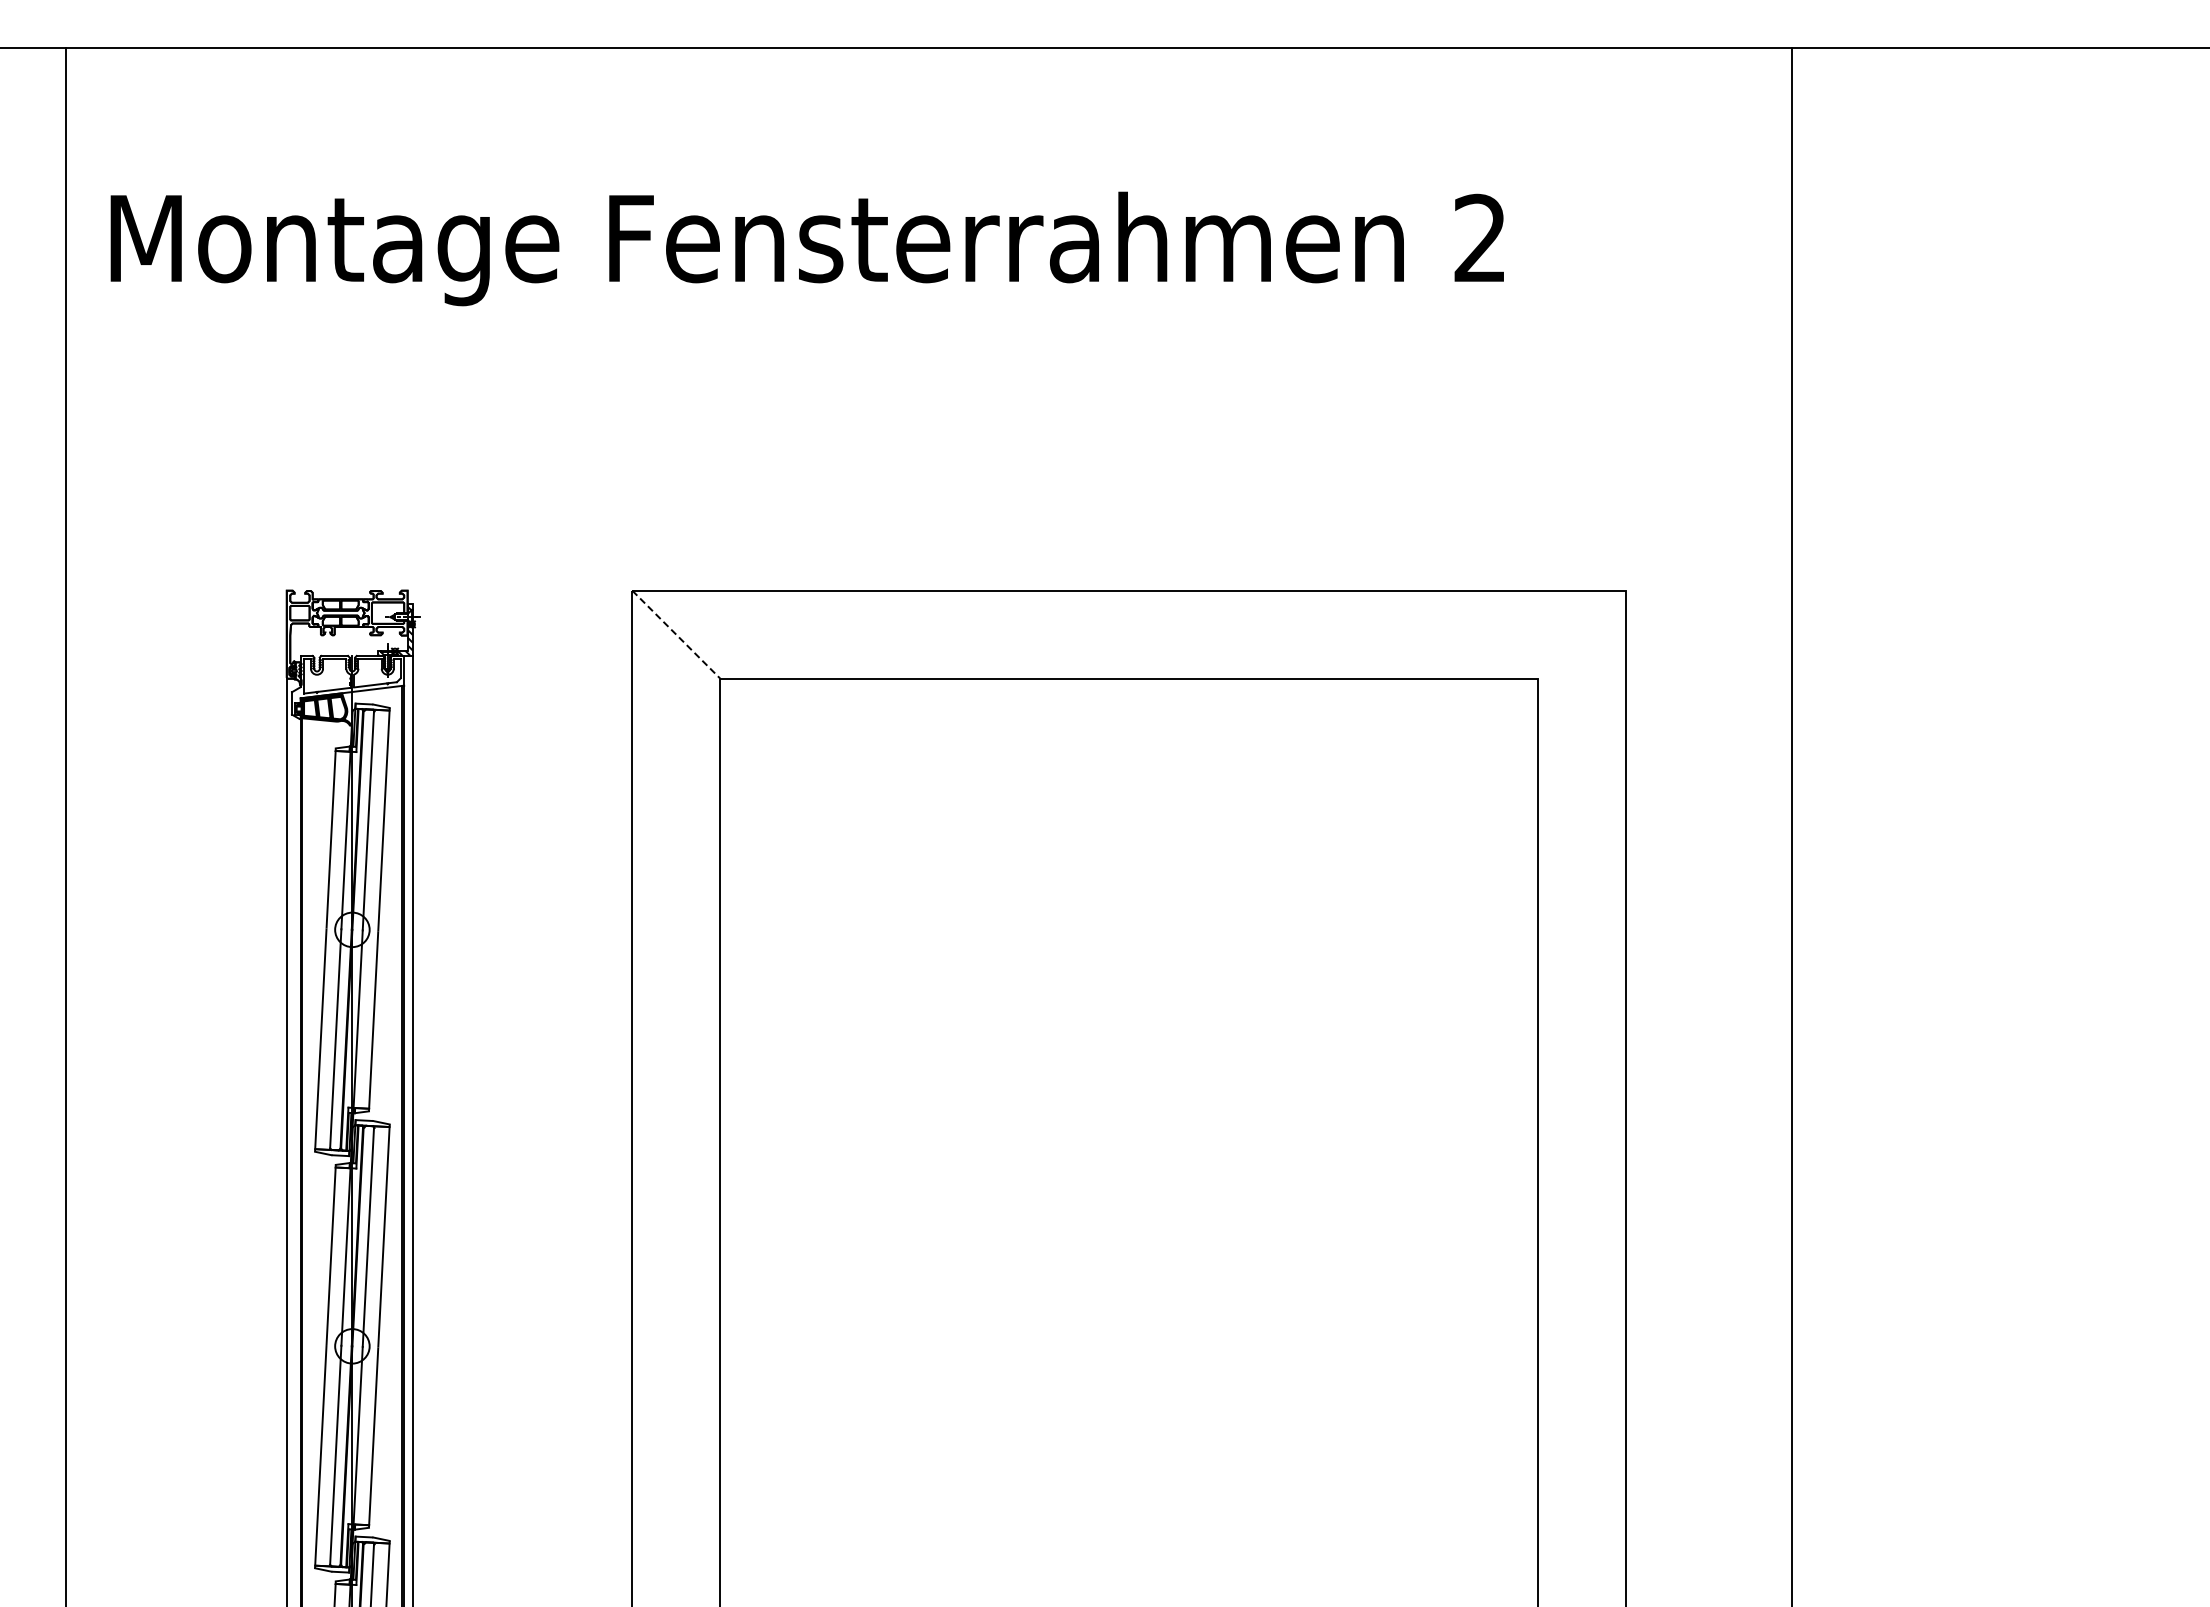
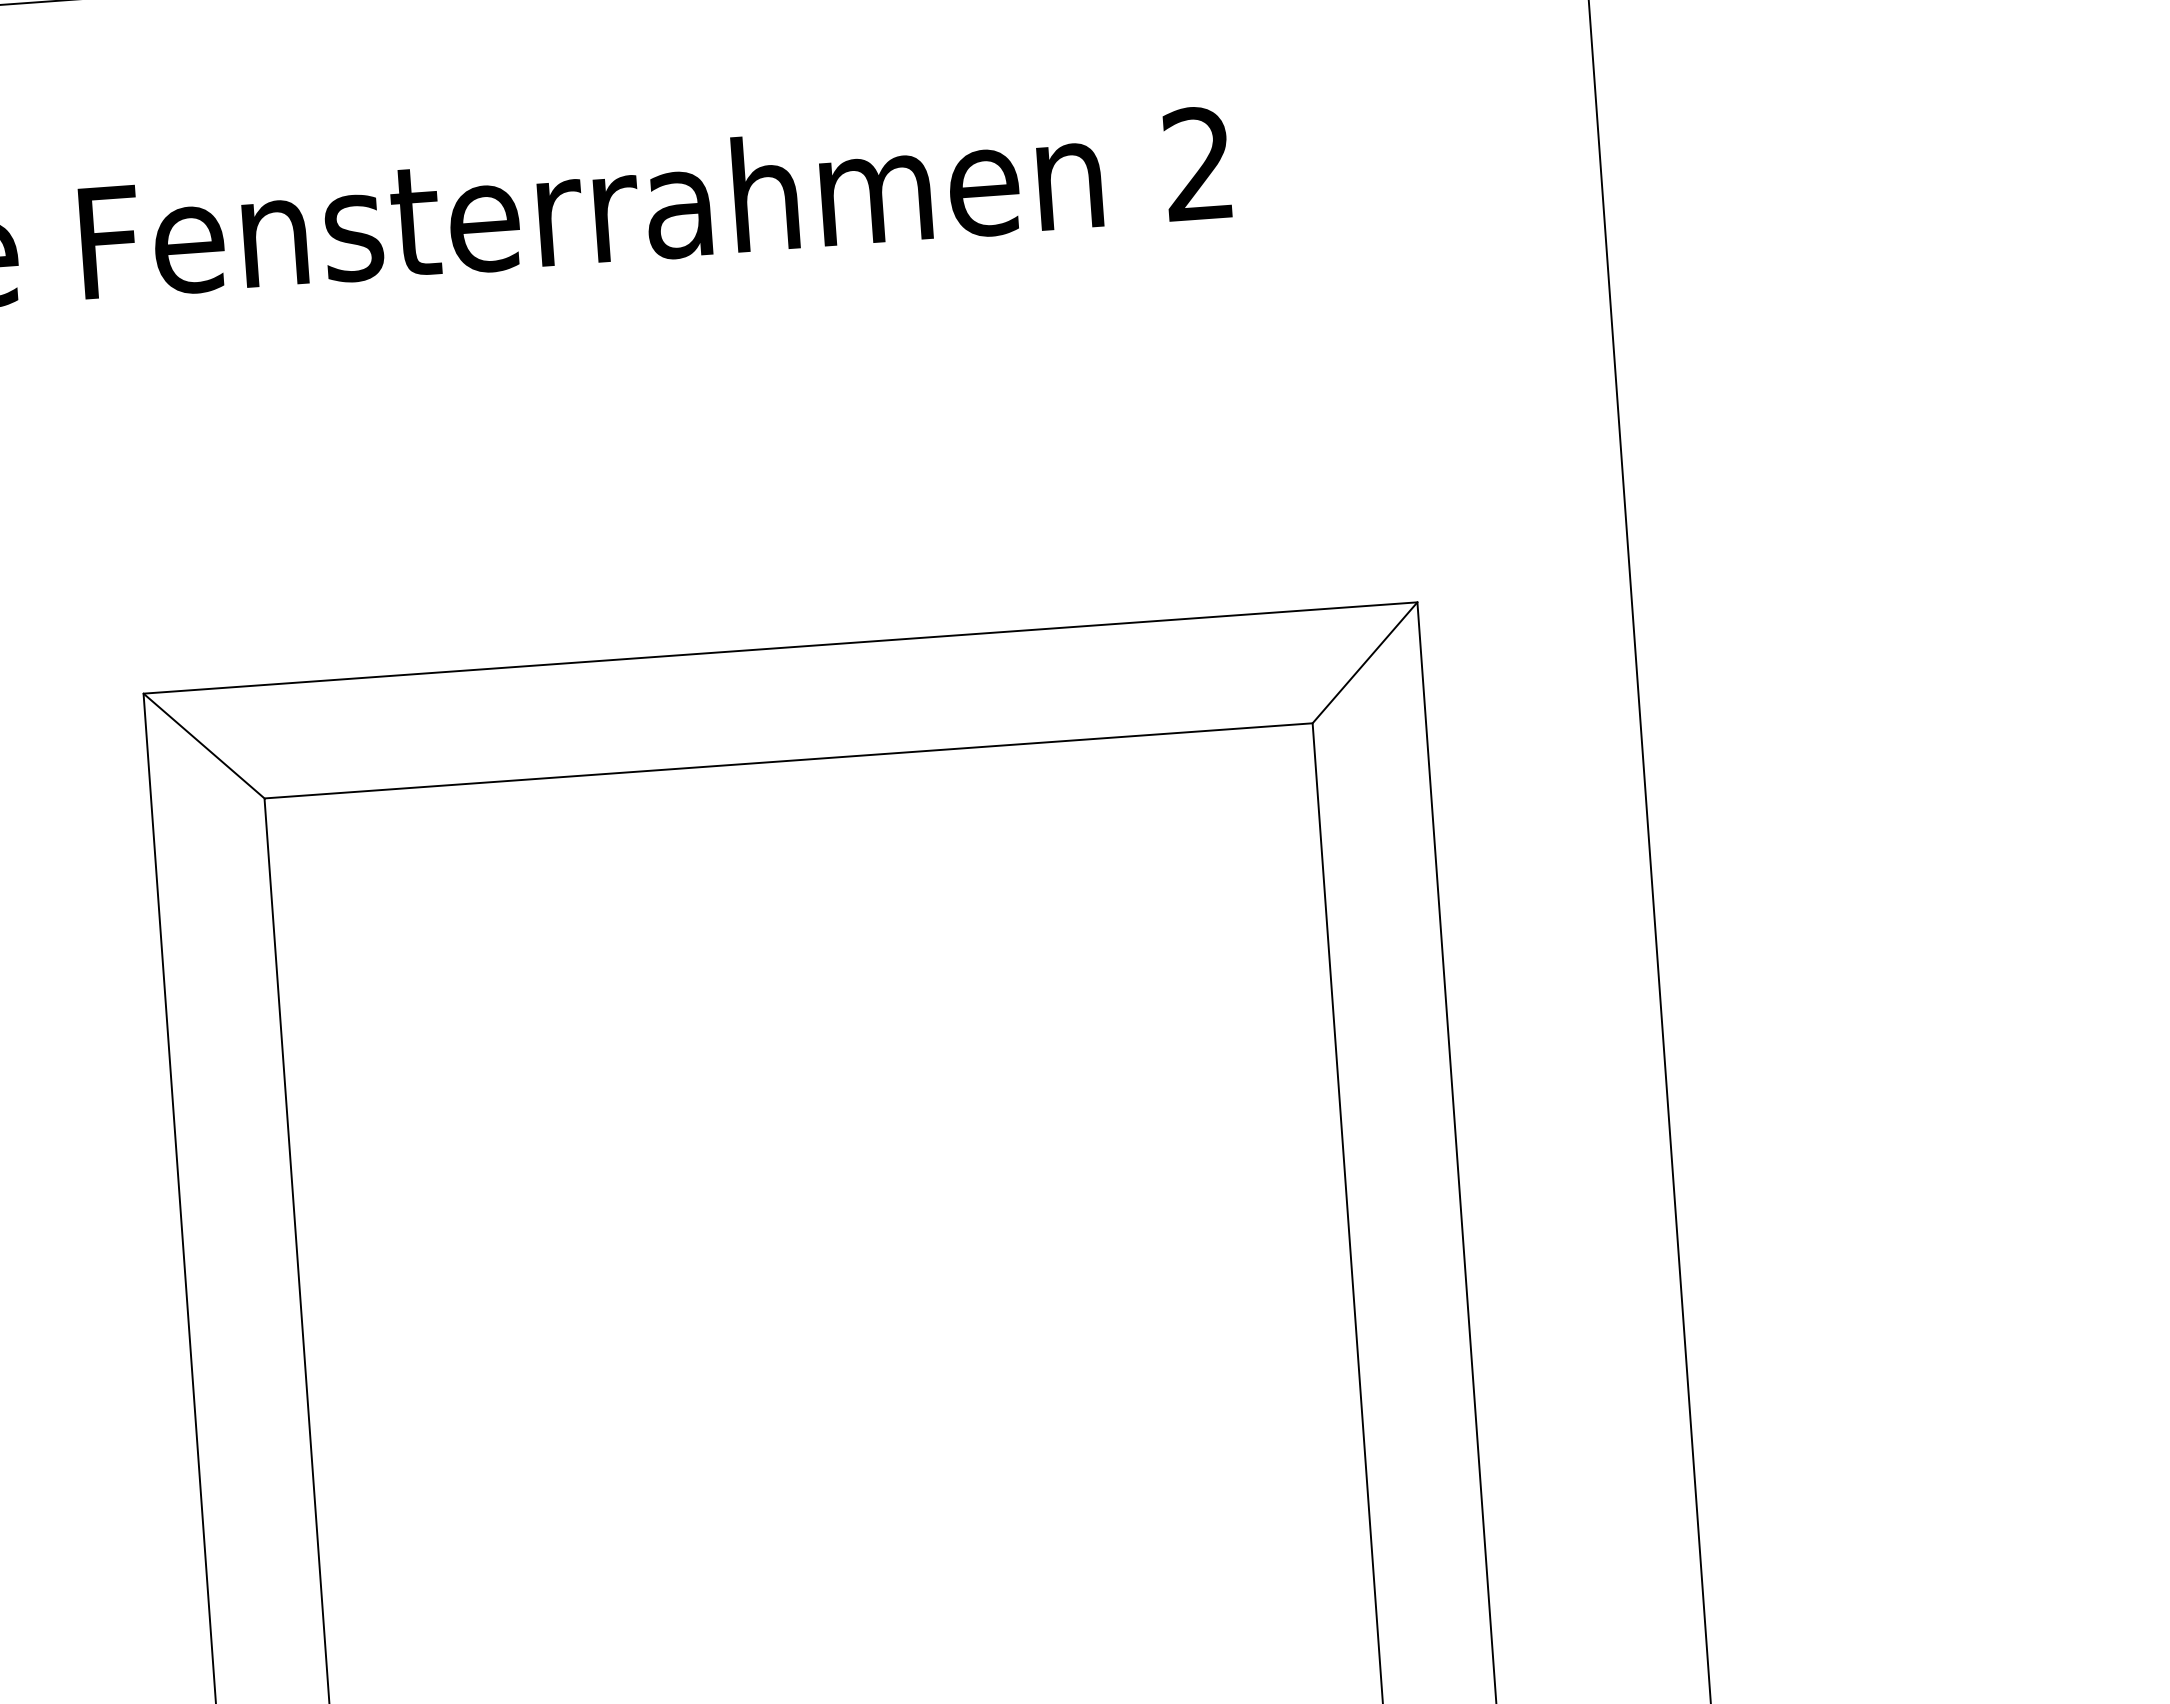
line: (1581, 634) -> (1364, 662), added
line: (676, 635) -> (204, 747), dashed -> solid

